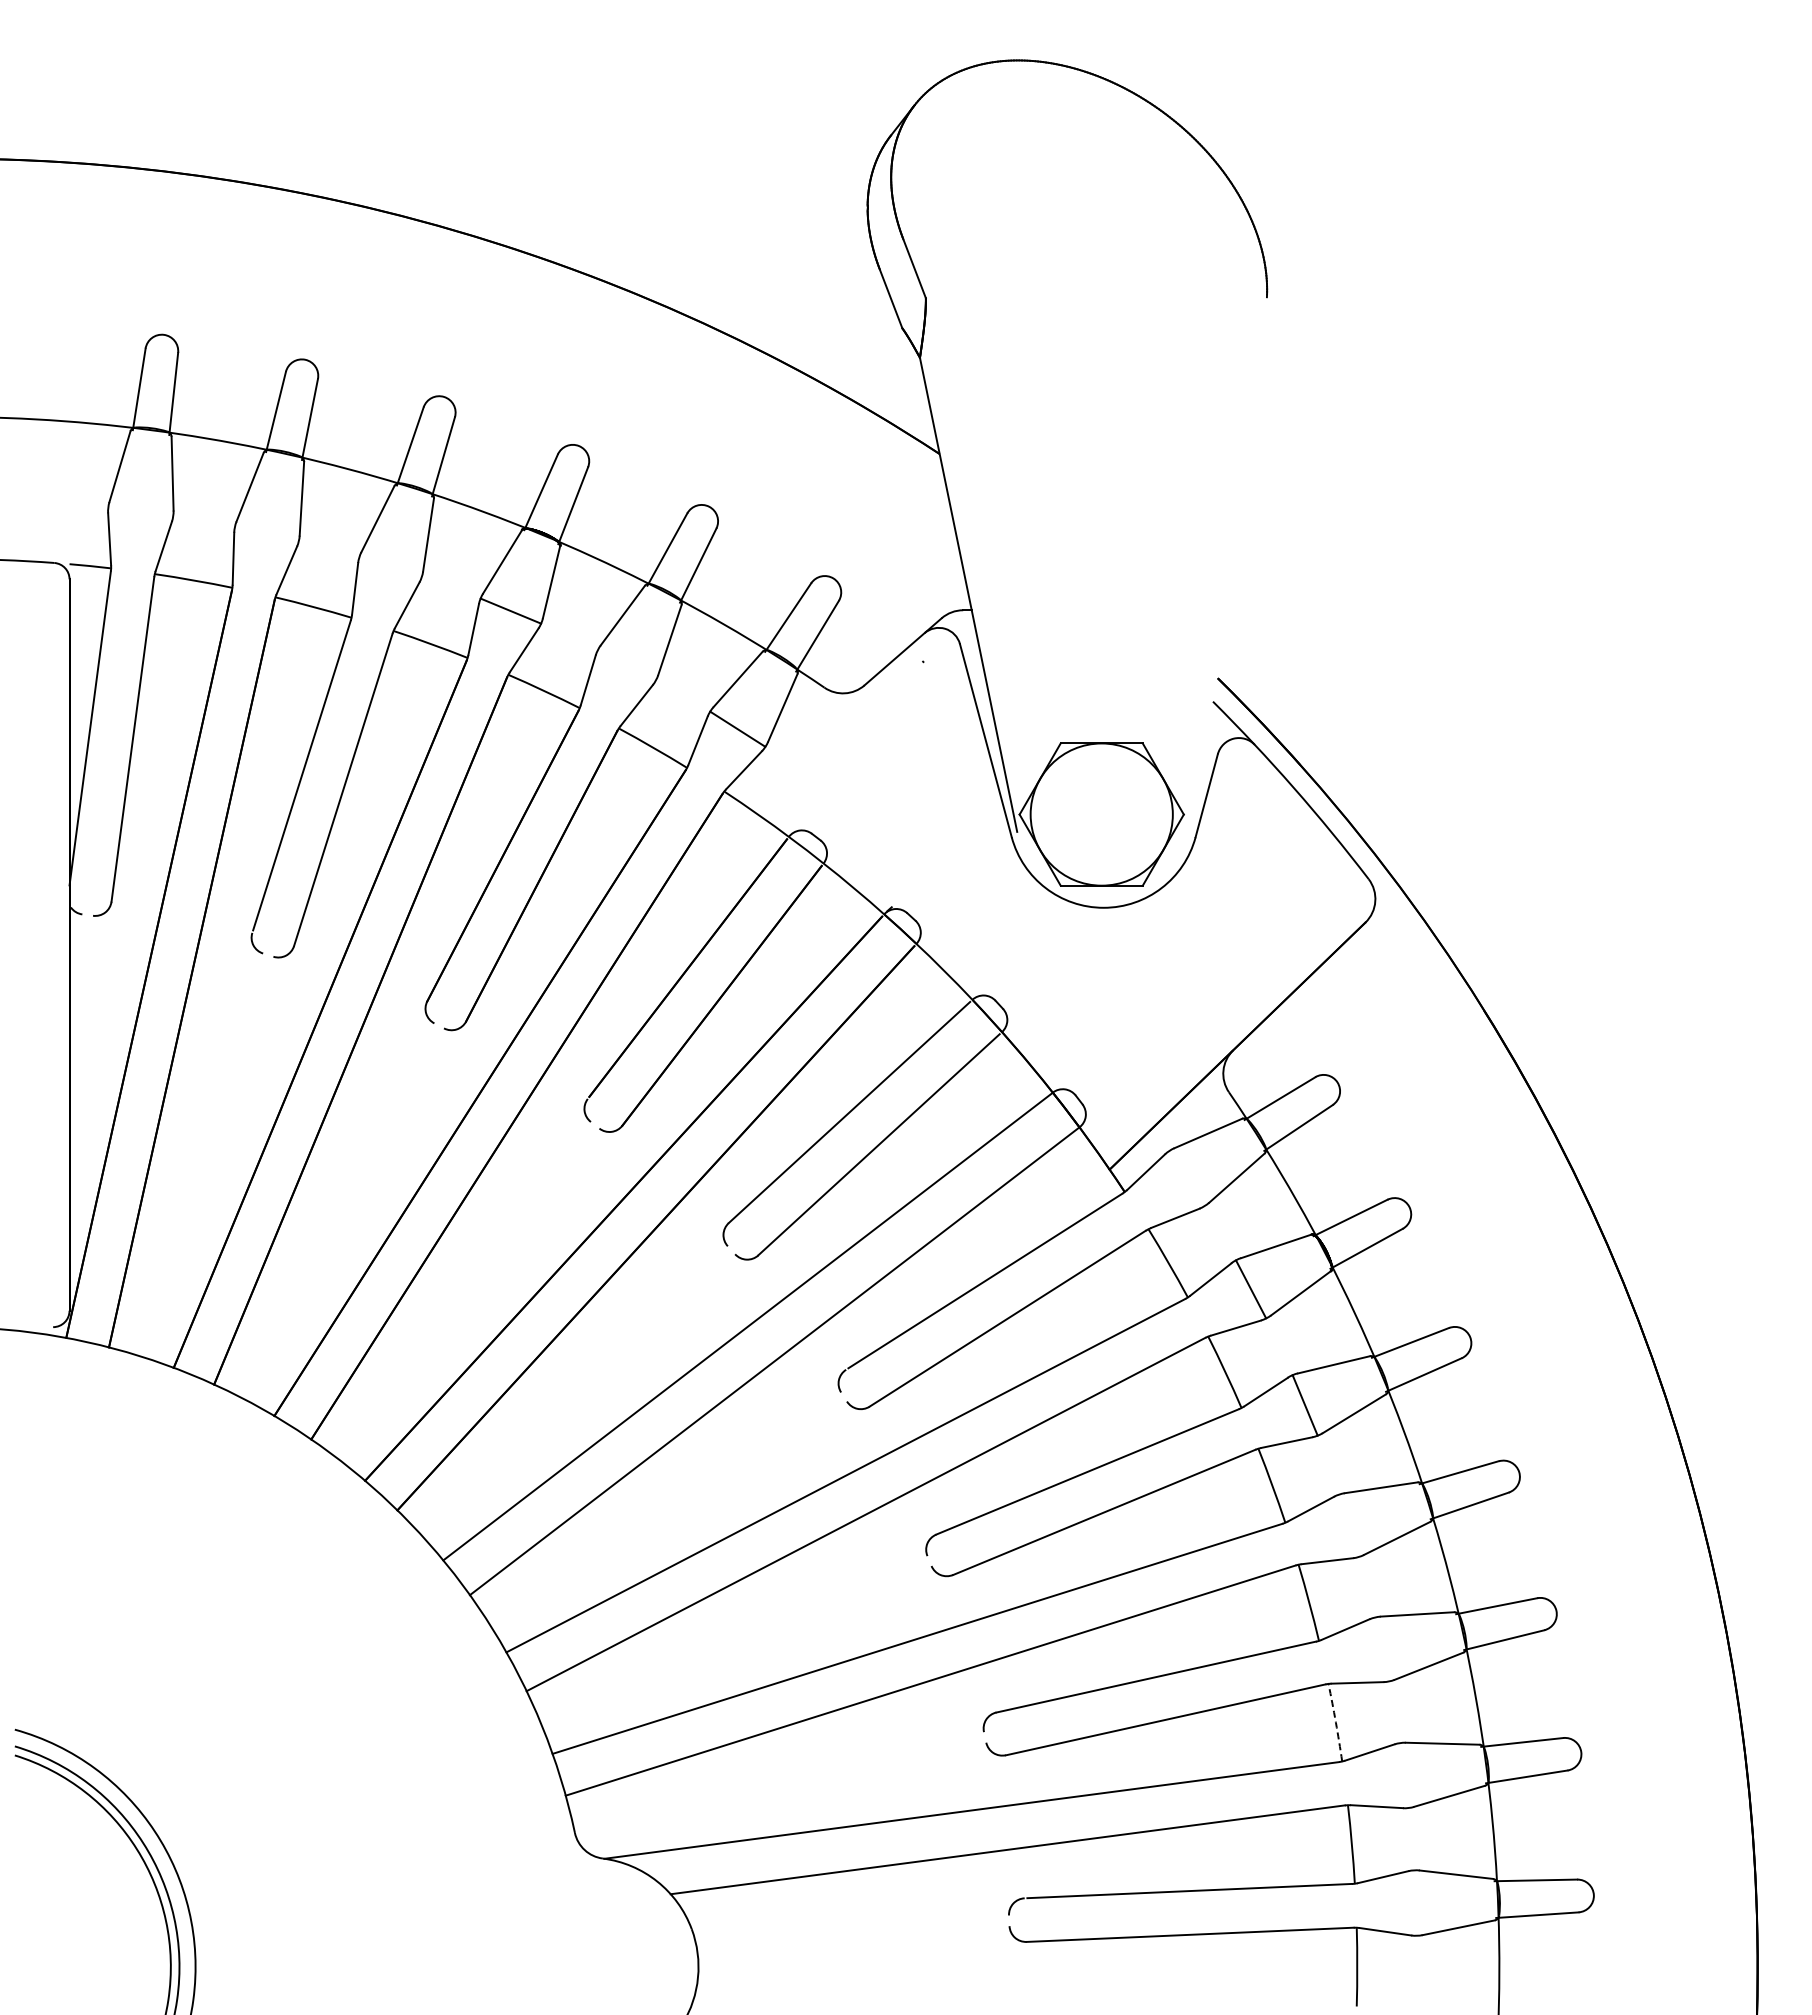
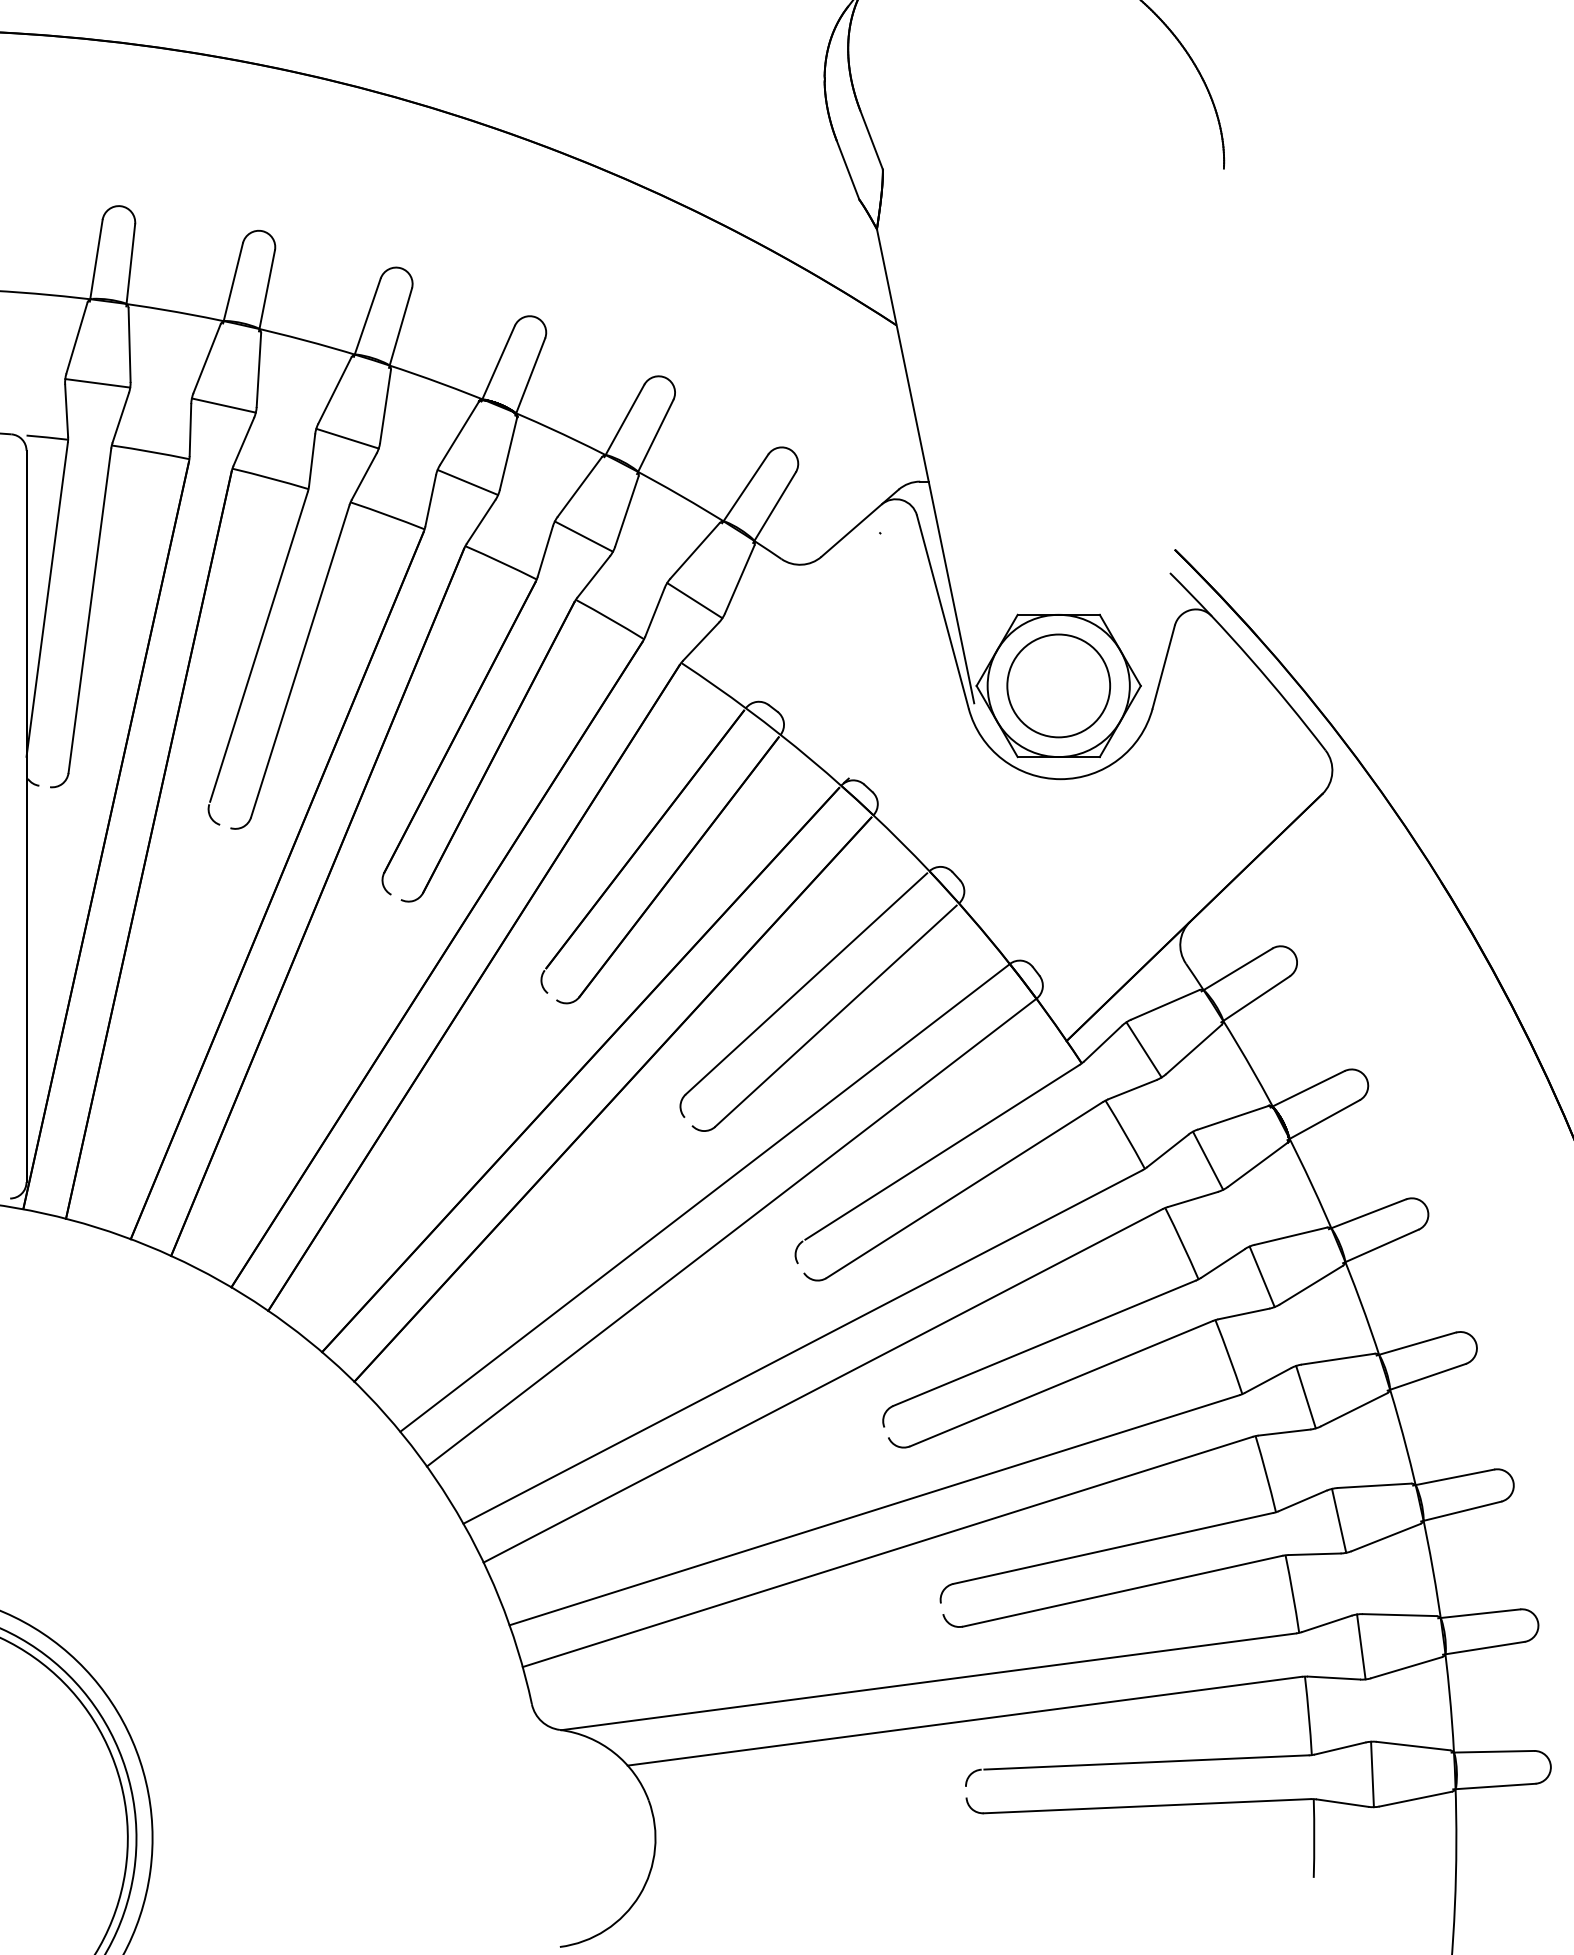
line: (140, 511) -> (97, 382), added
line: (266, 534) -> (223, 405), added
line: (390, 567) -> (347, 438), added
line: (626, 665) -> (583, 536), added
circle: (1101, 814) -> (1058, 685), added
line: (1186, 1178) -> (1143, 1049), added
line: (1348, 1525) -> (1305, 1396), added
line: (1382, 1649) -> (1339, 1520), added
arc: (1335, 1722) -> (1292, 1593), dashed -> solid
line: (1404, 1775) -> (1361, 1646), added
line: (1415, 1902) -> (1372, 1773), added

